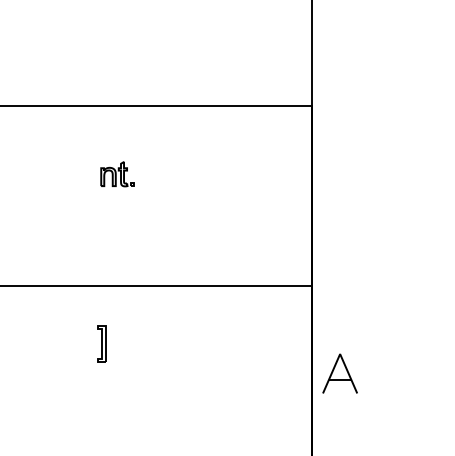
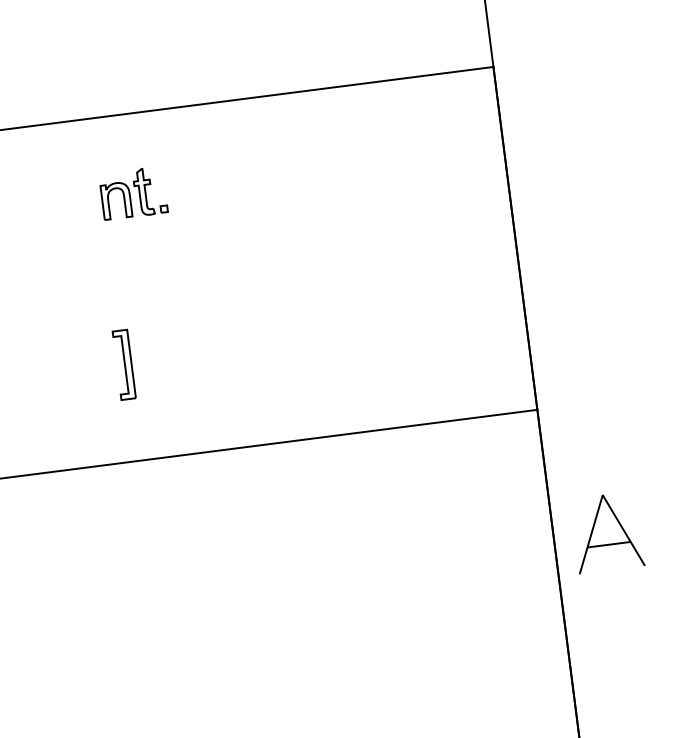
part: (117, 174) -> (132, 193), moved
part: (101, 343) -> (123, 363), moved
part: (339, 373) -> (606, 532), moved

